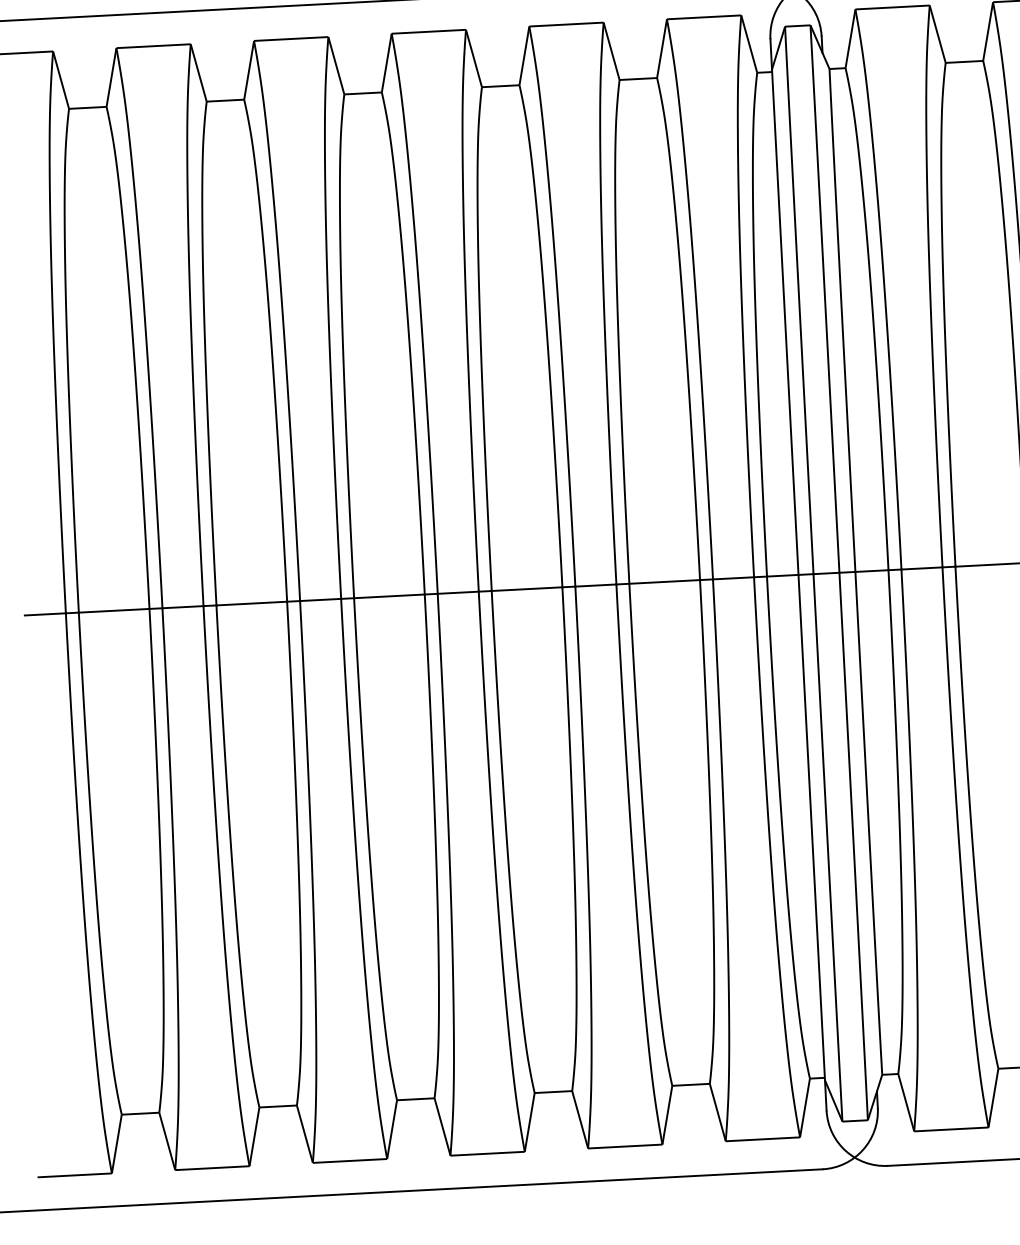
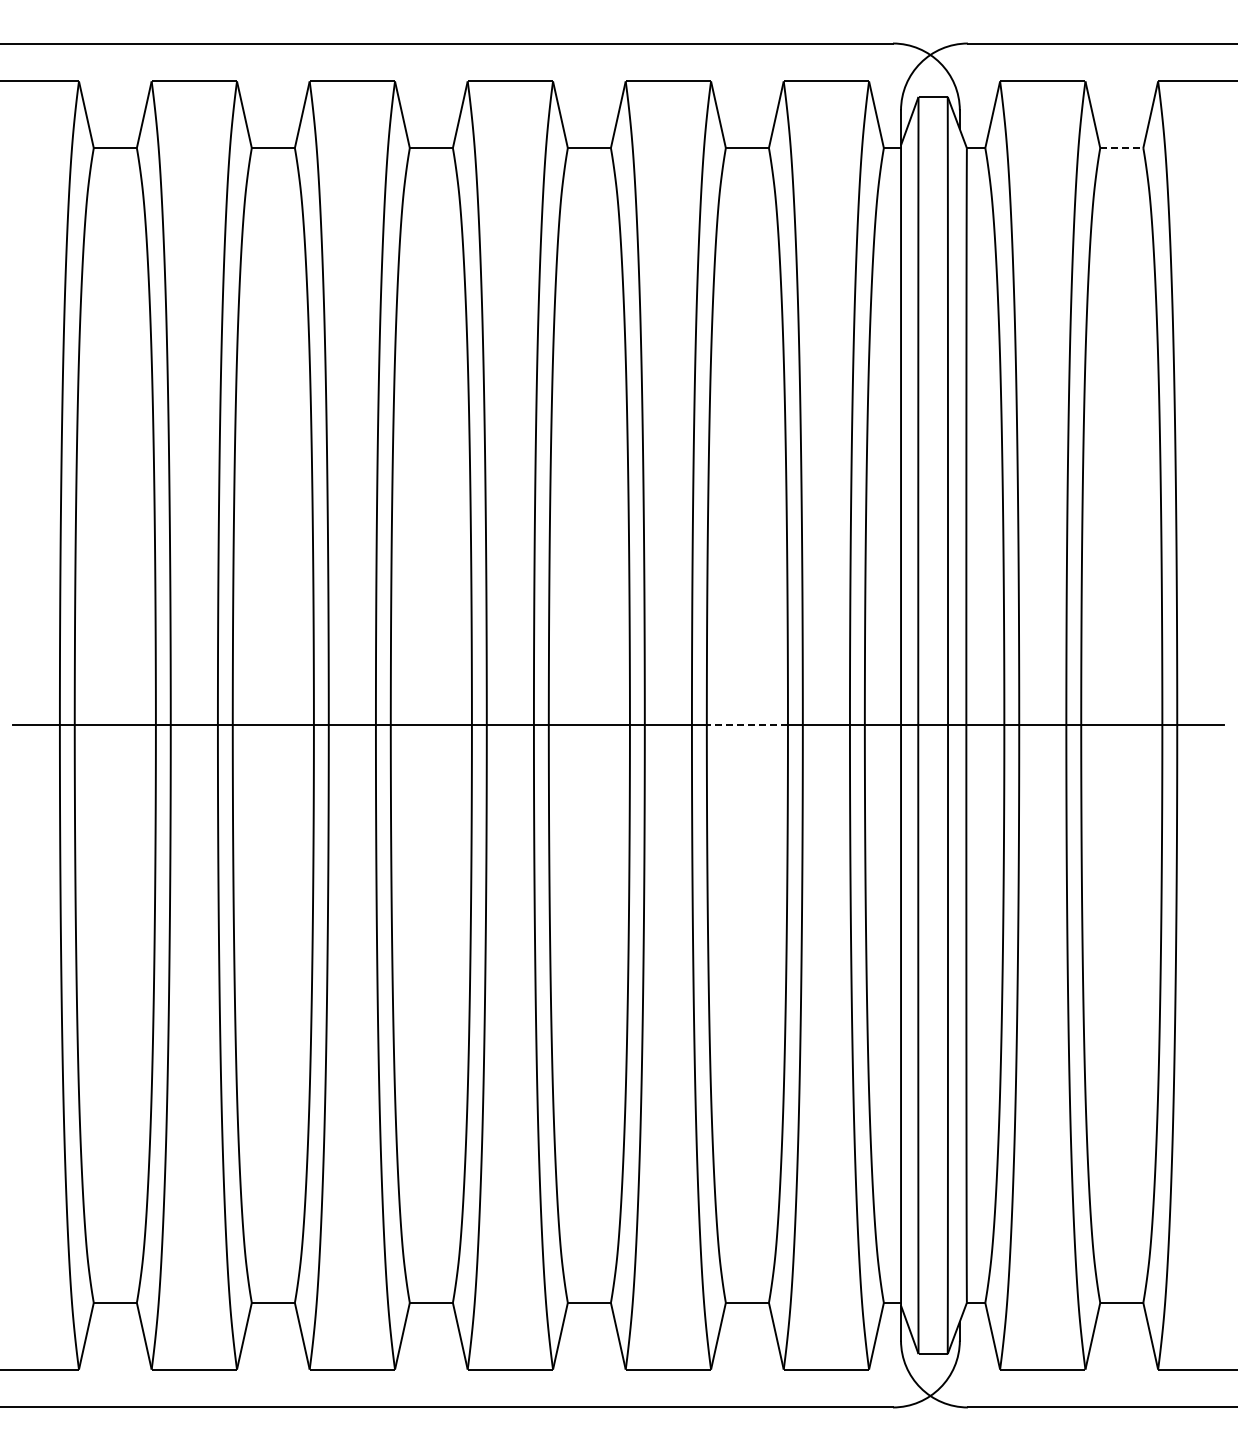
line: (964, 62) -> (1121, 148), solid -> dashed
line: (664, 581) -> (747, 725), solid -> dashed

